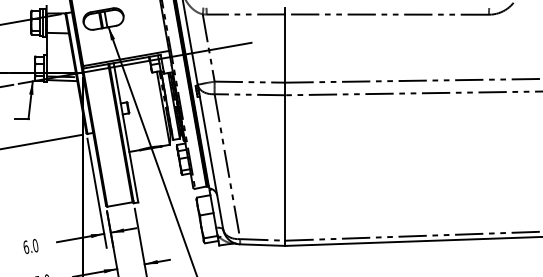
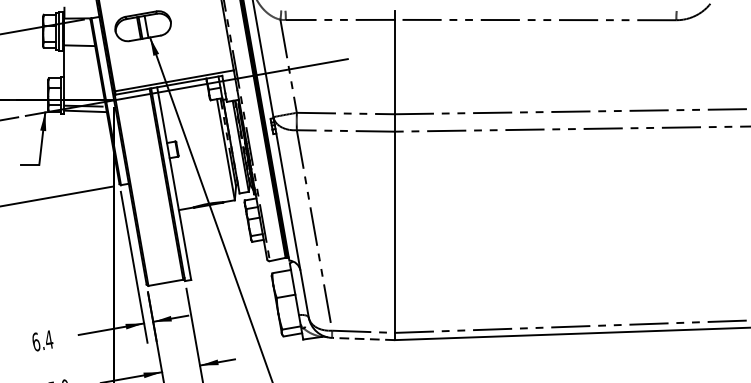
text: (35, 245) -> (48, 339), 6.0 -> 6.4
line: (262, 245) -> (363, 339), solid -> dashed

